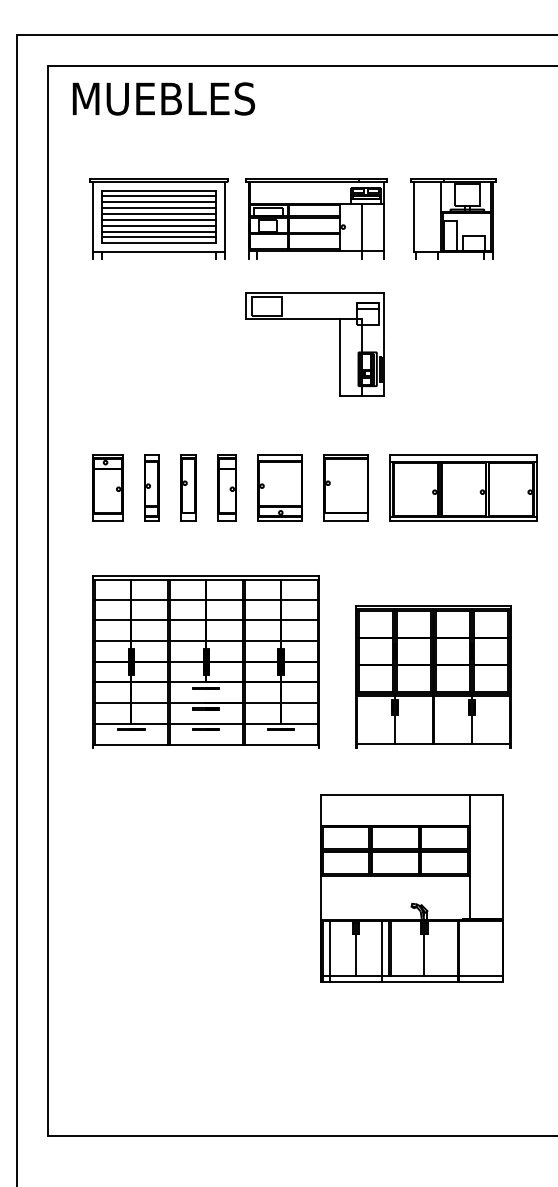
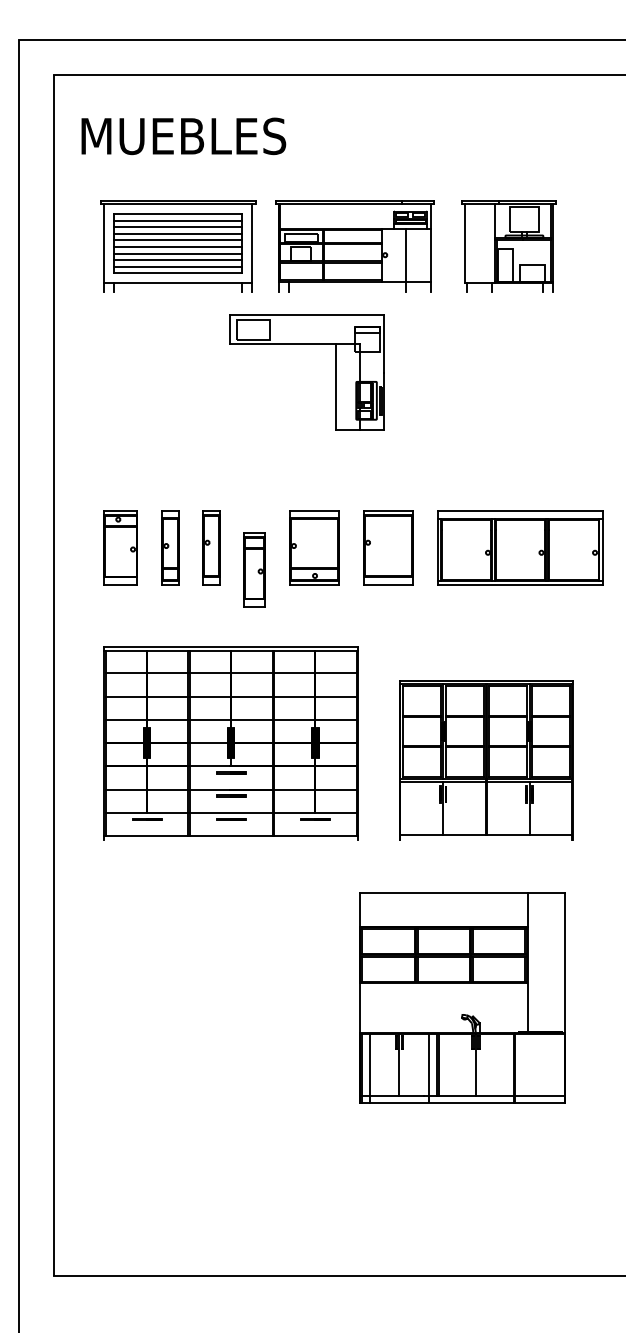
text: (163, 99) -> (183, 136), moved
part: (314, 319) -> (306, 344), moved
part: (226, 487) -> (254, 569), moved

